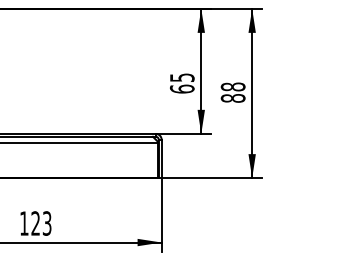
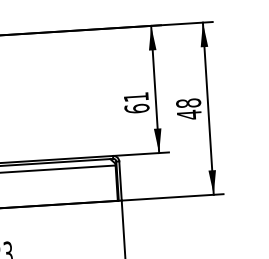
text: (182, 77) -> (136, 96), 65 -> 61
text: (232, 98) -> (188, 115), 88 -> 48

